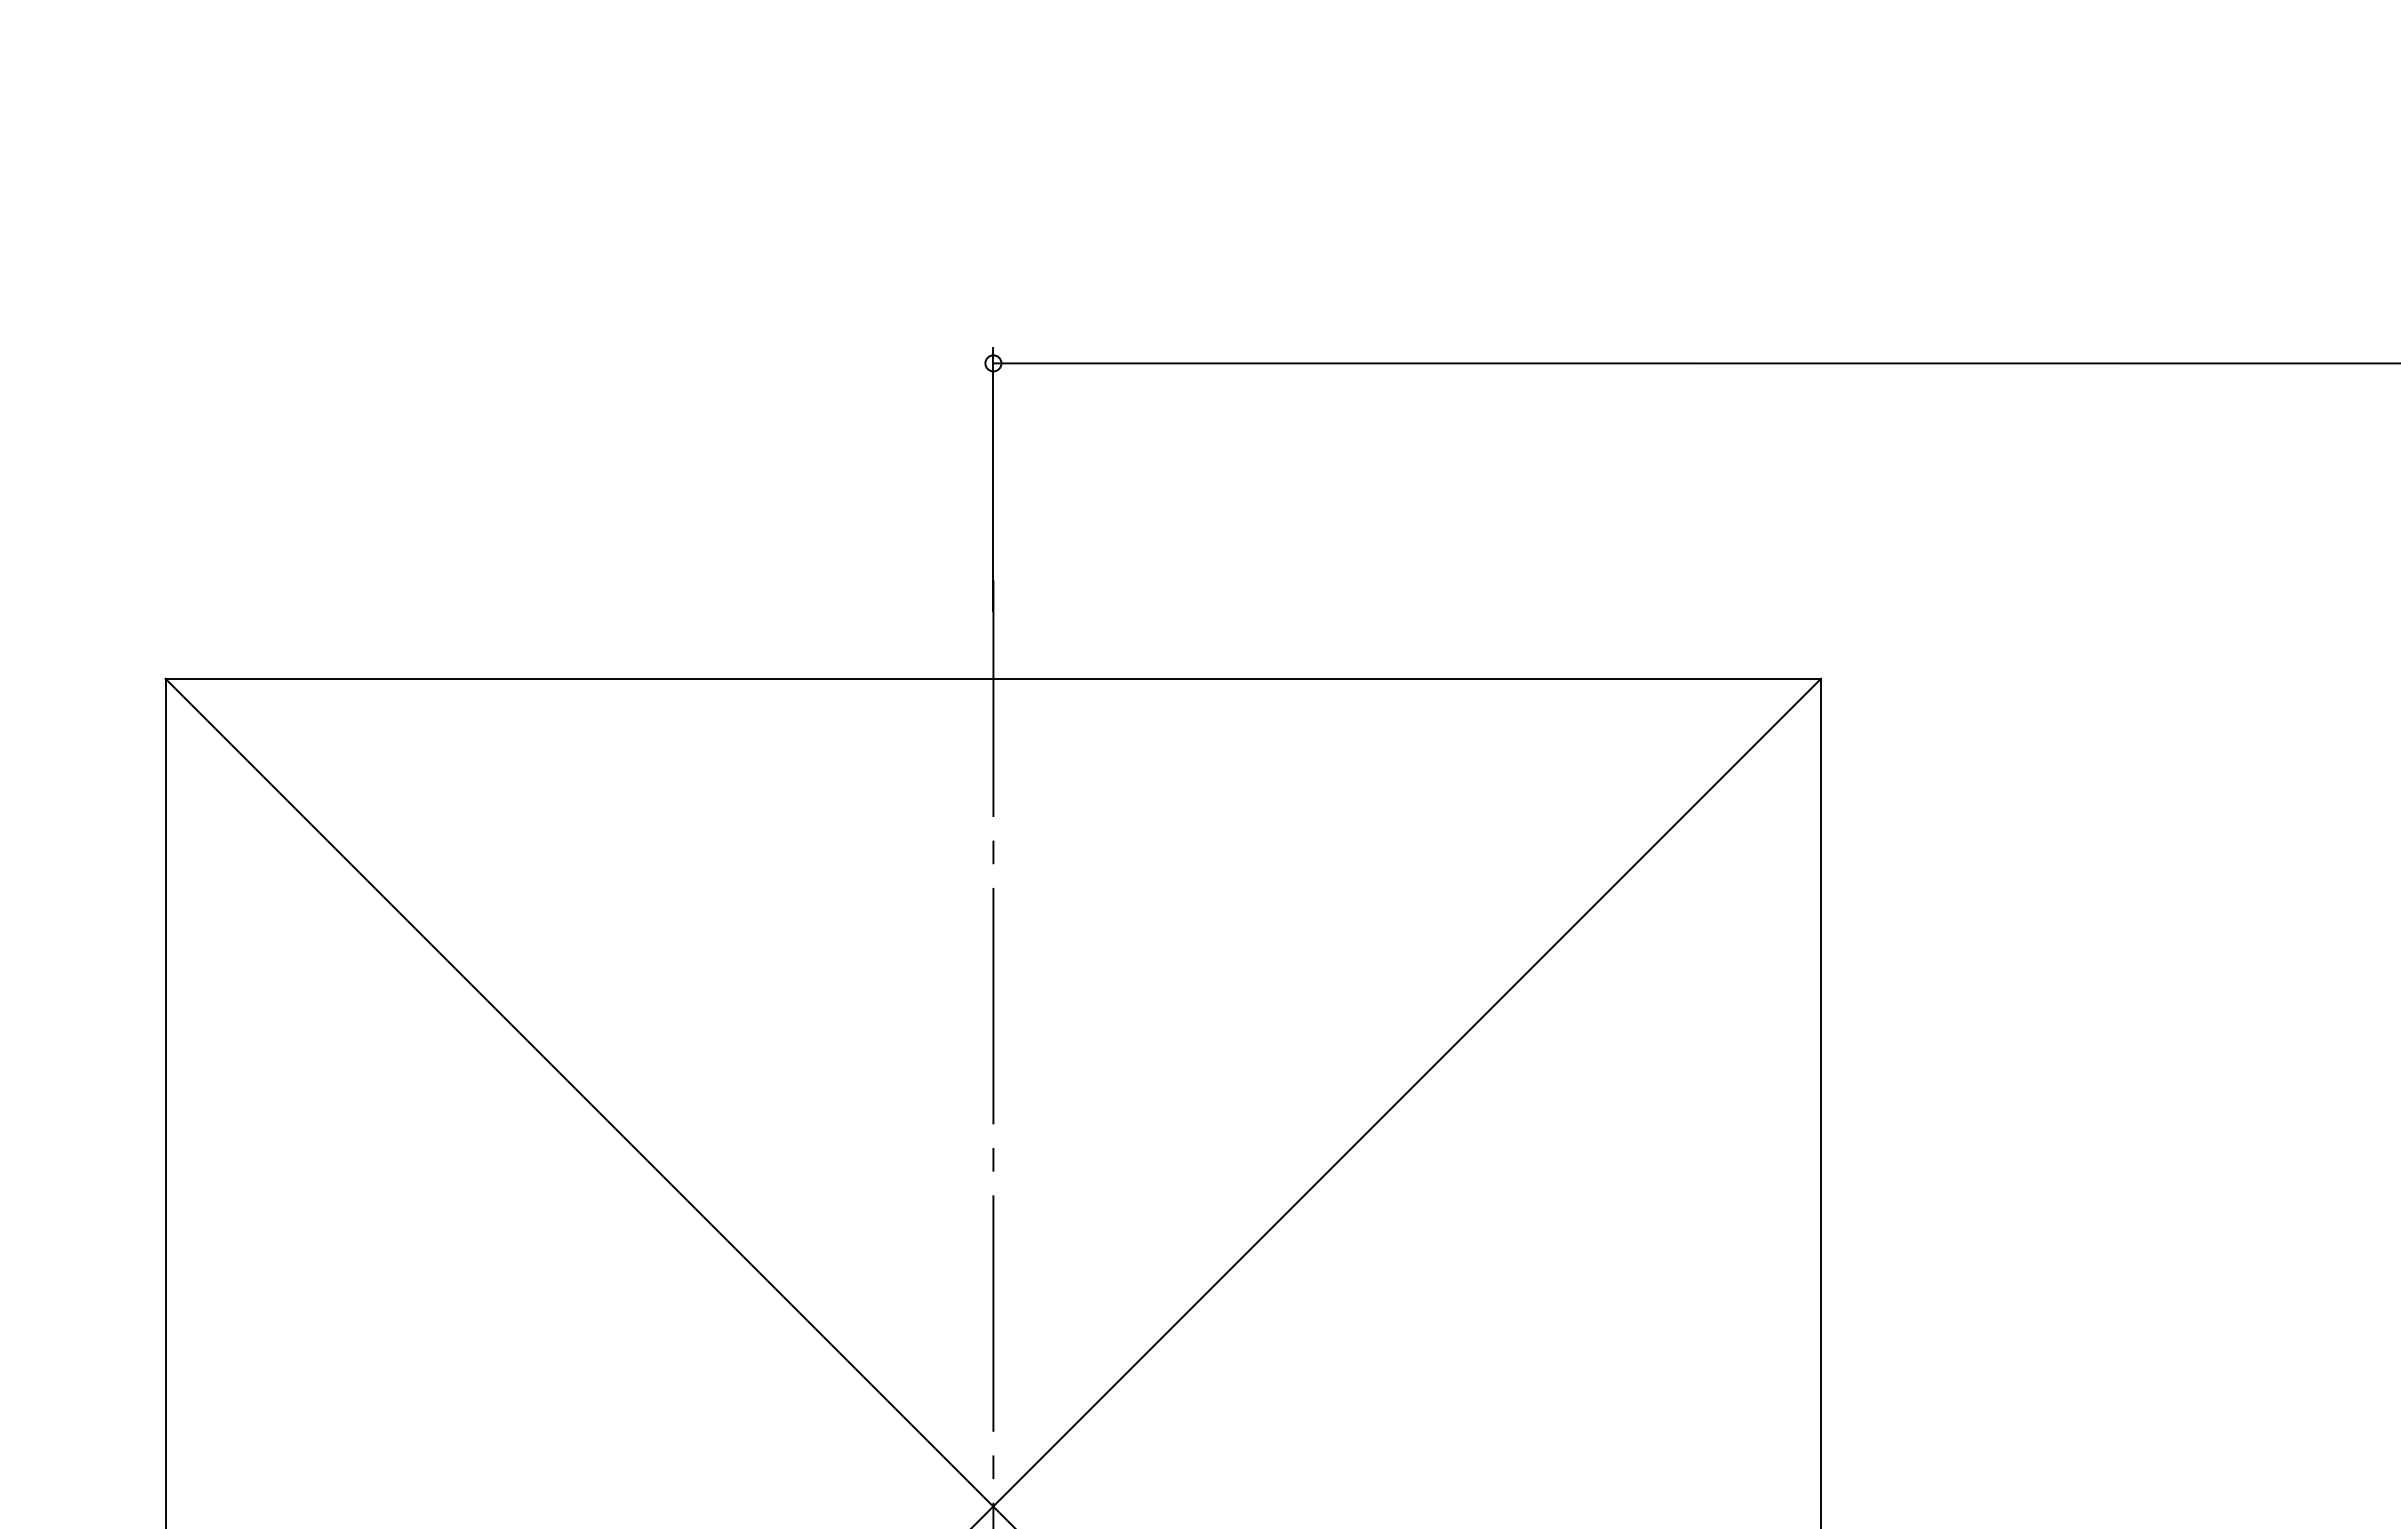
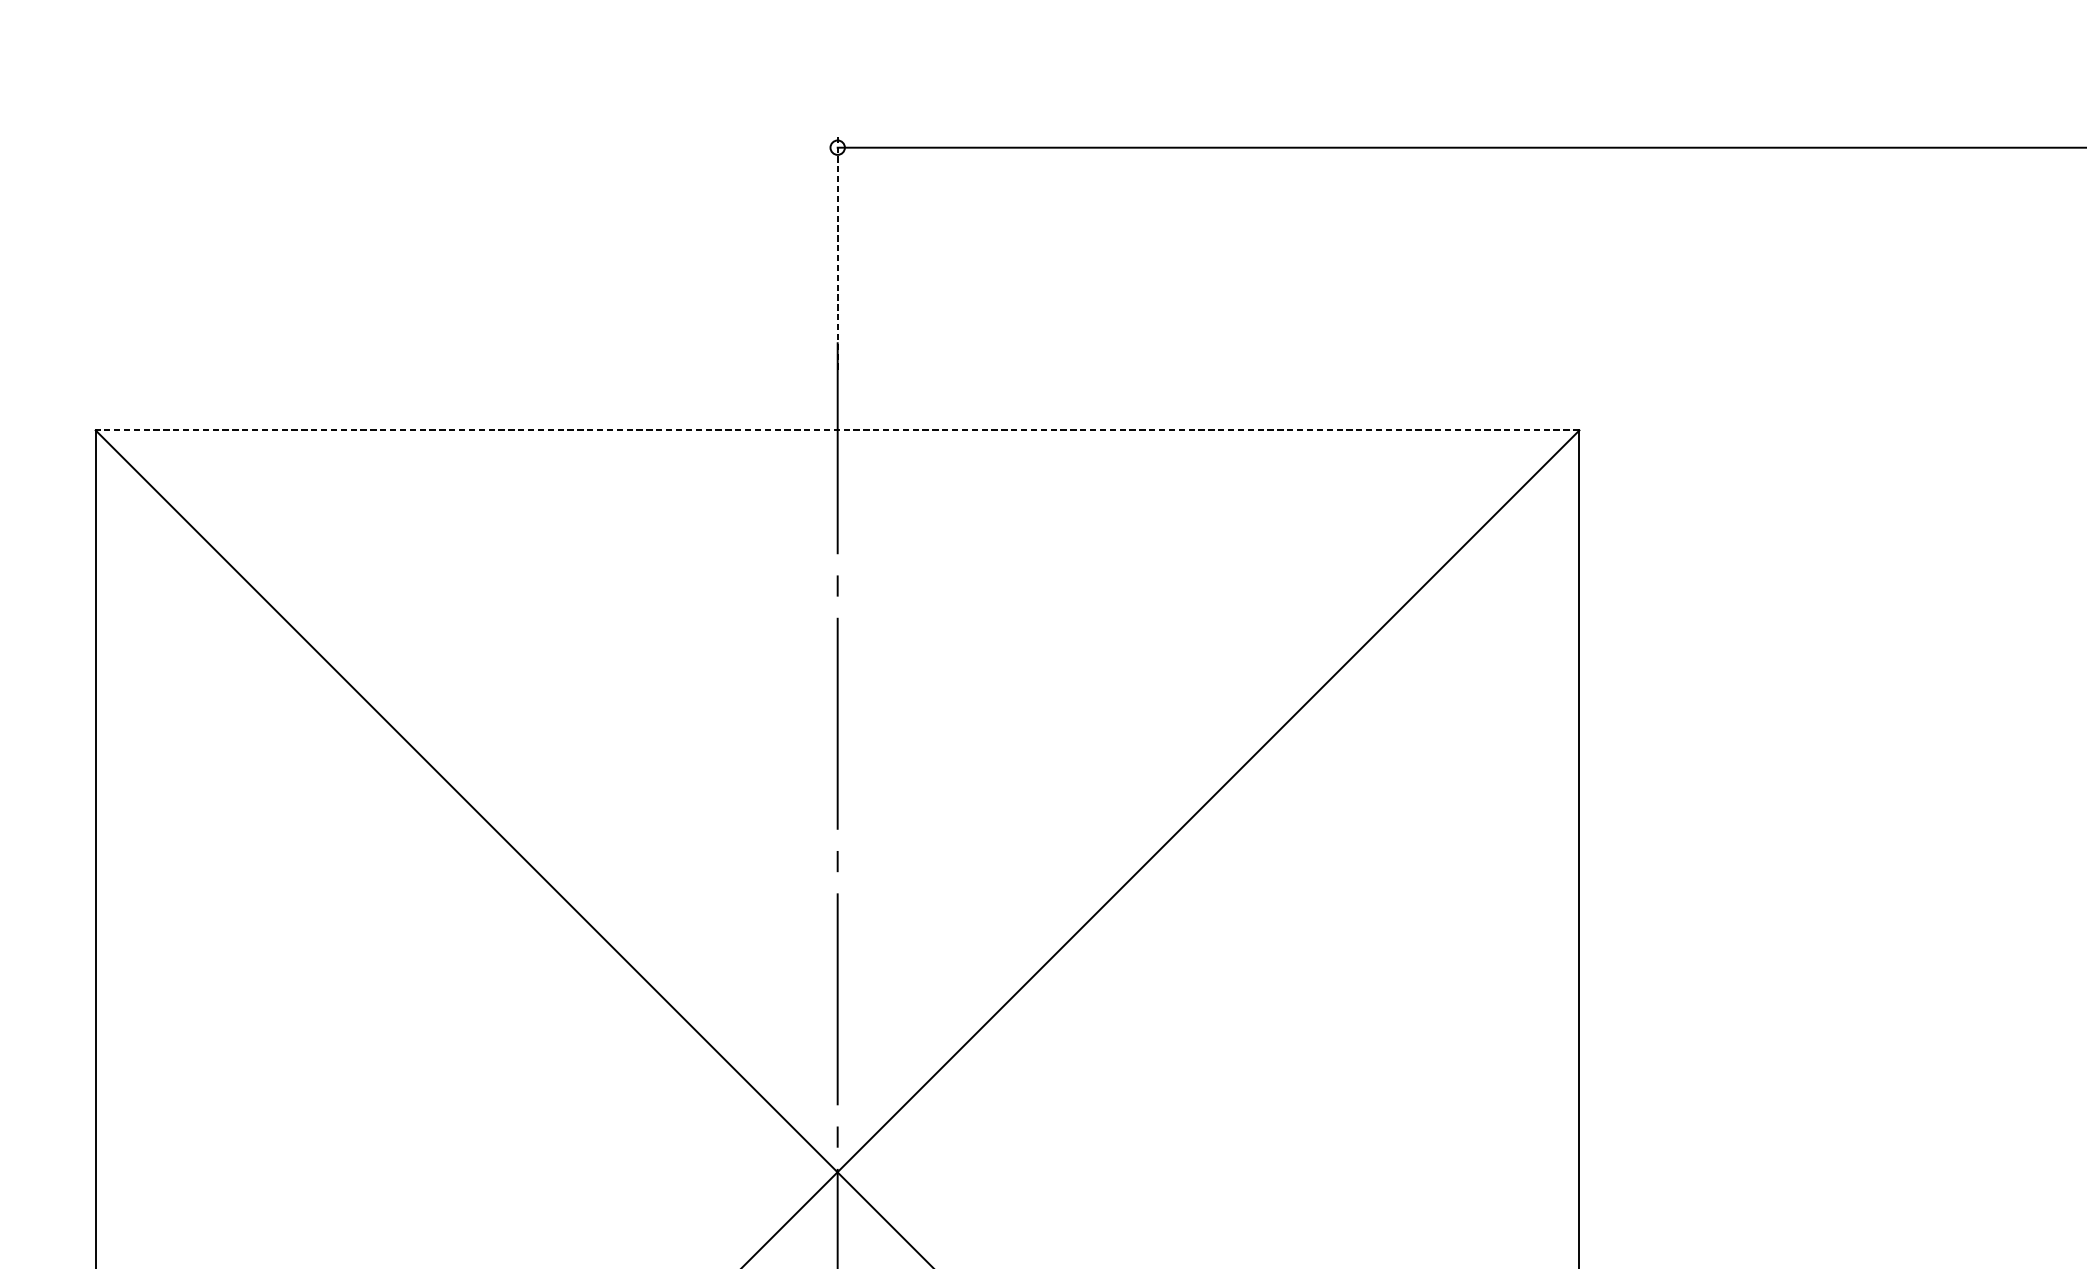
line: (993, 479) -> (837, 251), solid -> dashed
line: (993, 678) -> (837, 430), solid -> dashed

